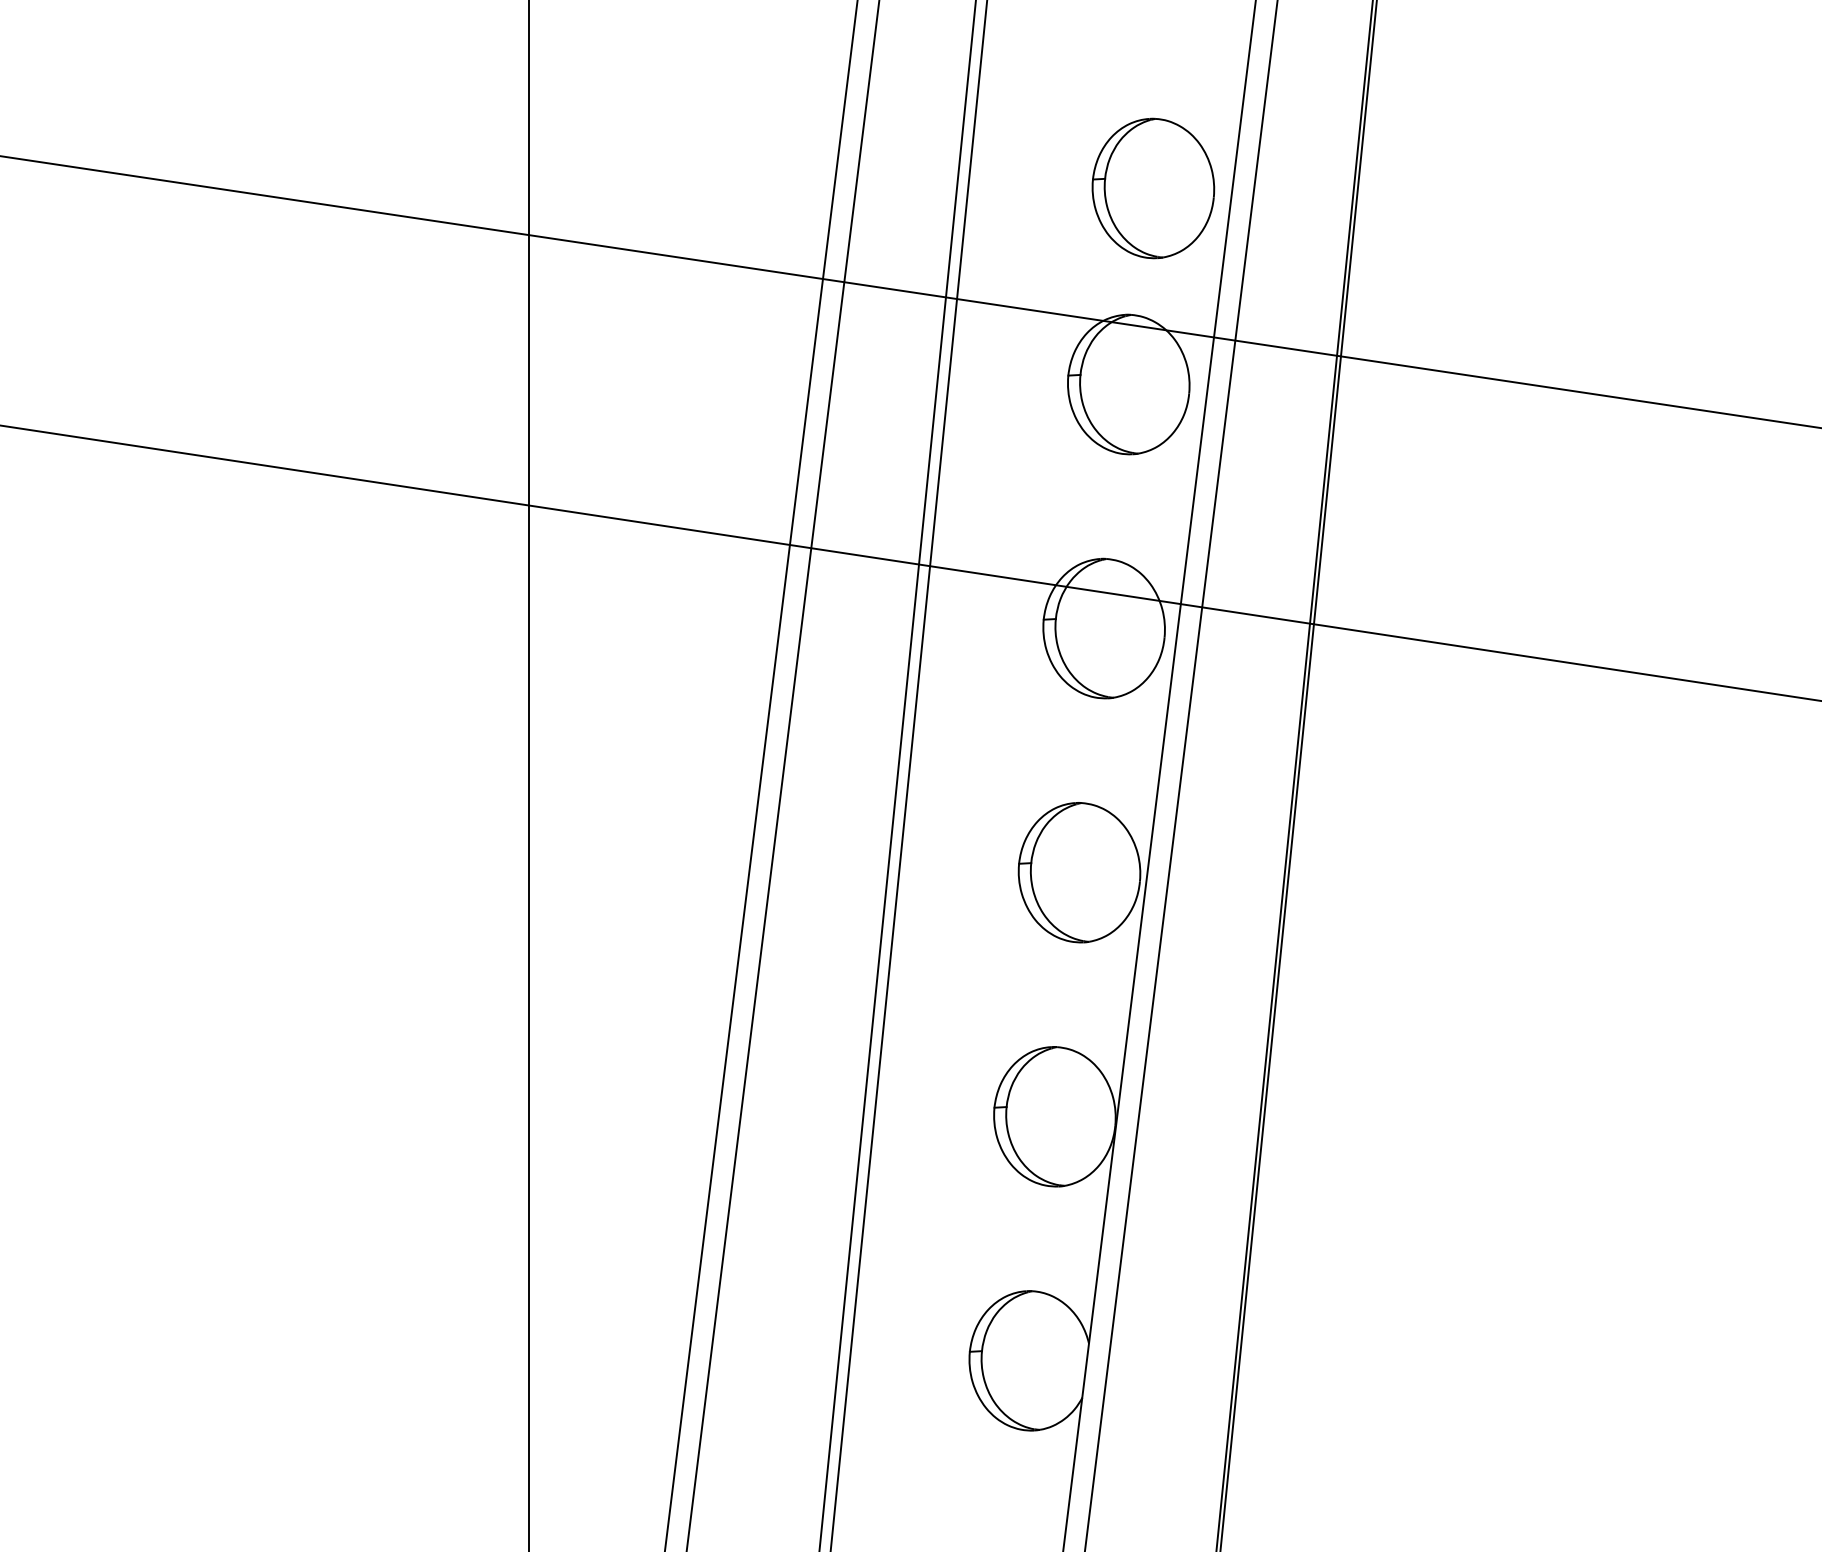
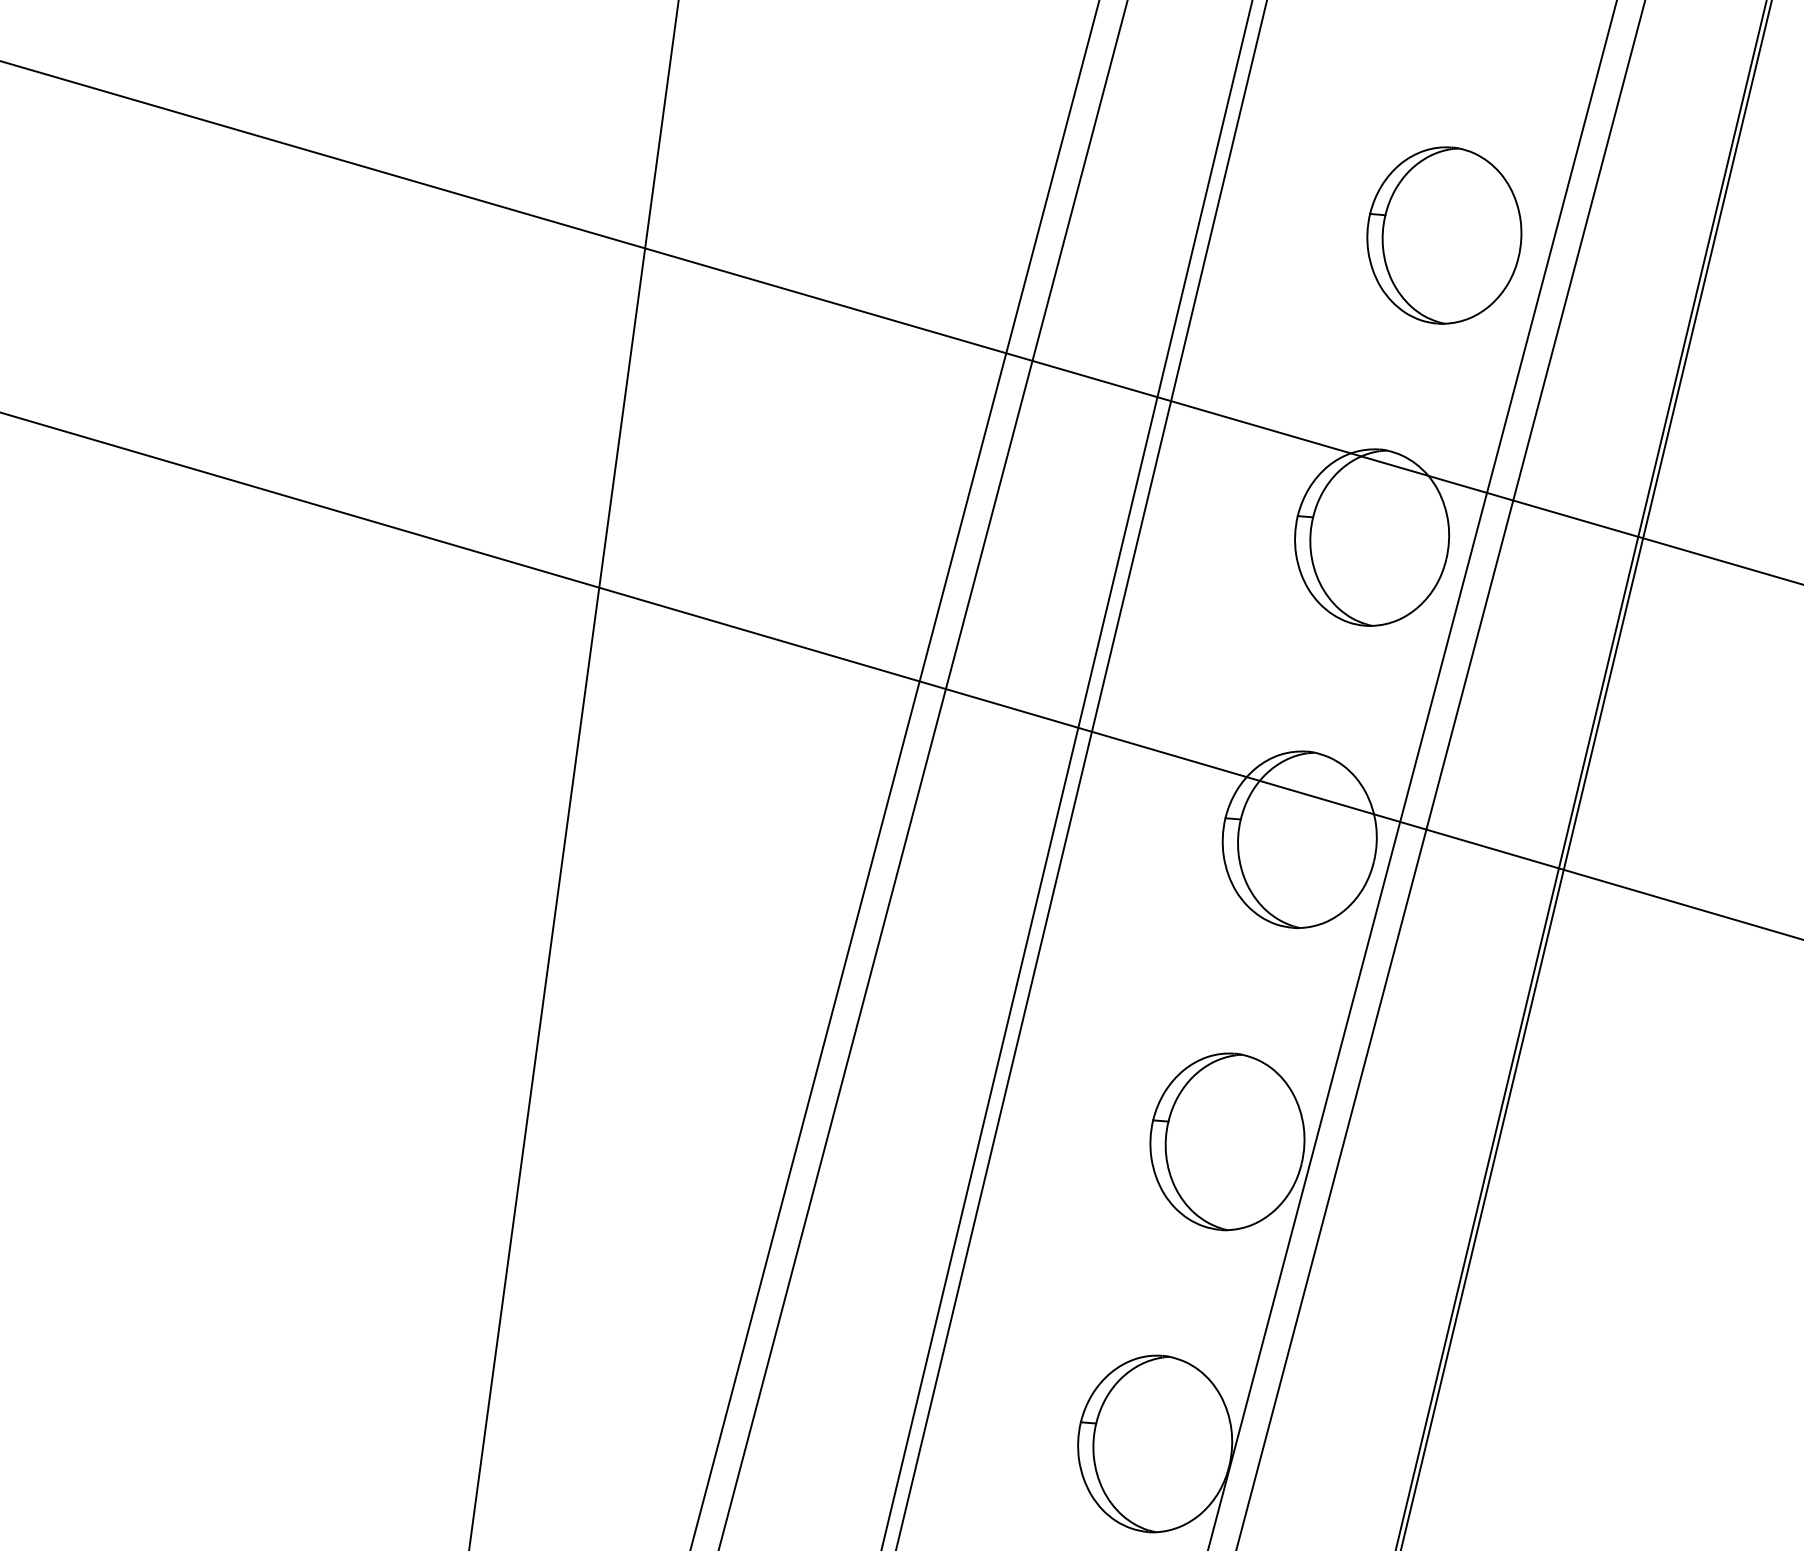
part: (1153, 188) -> (1444, 235), moved

